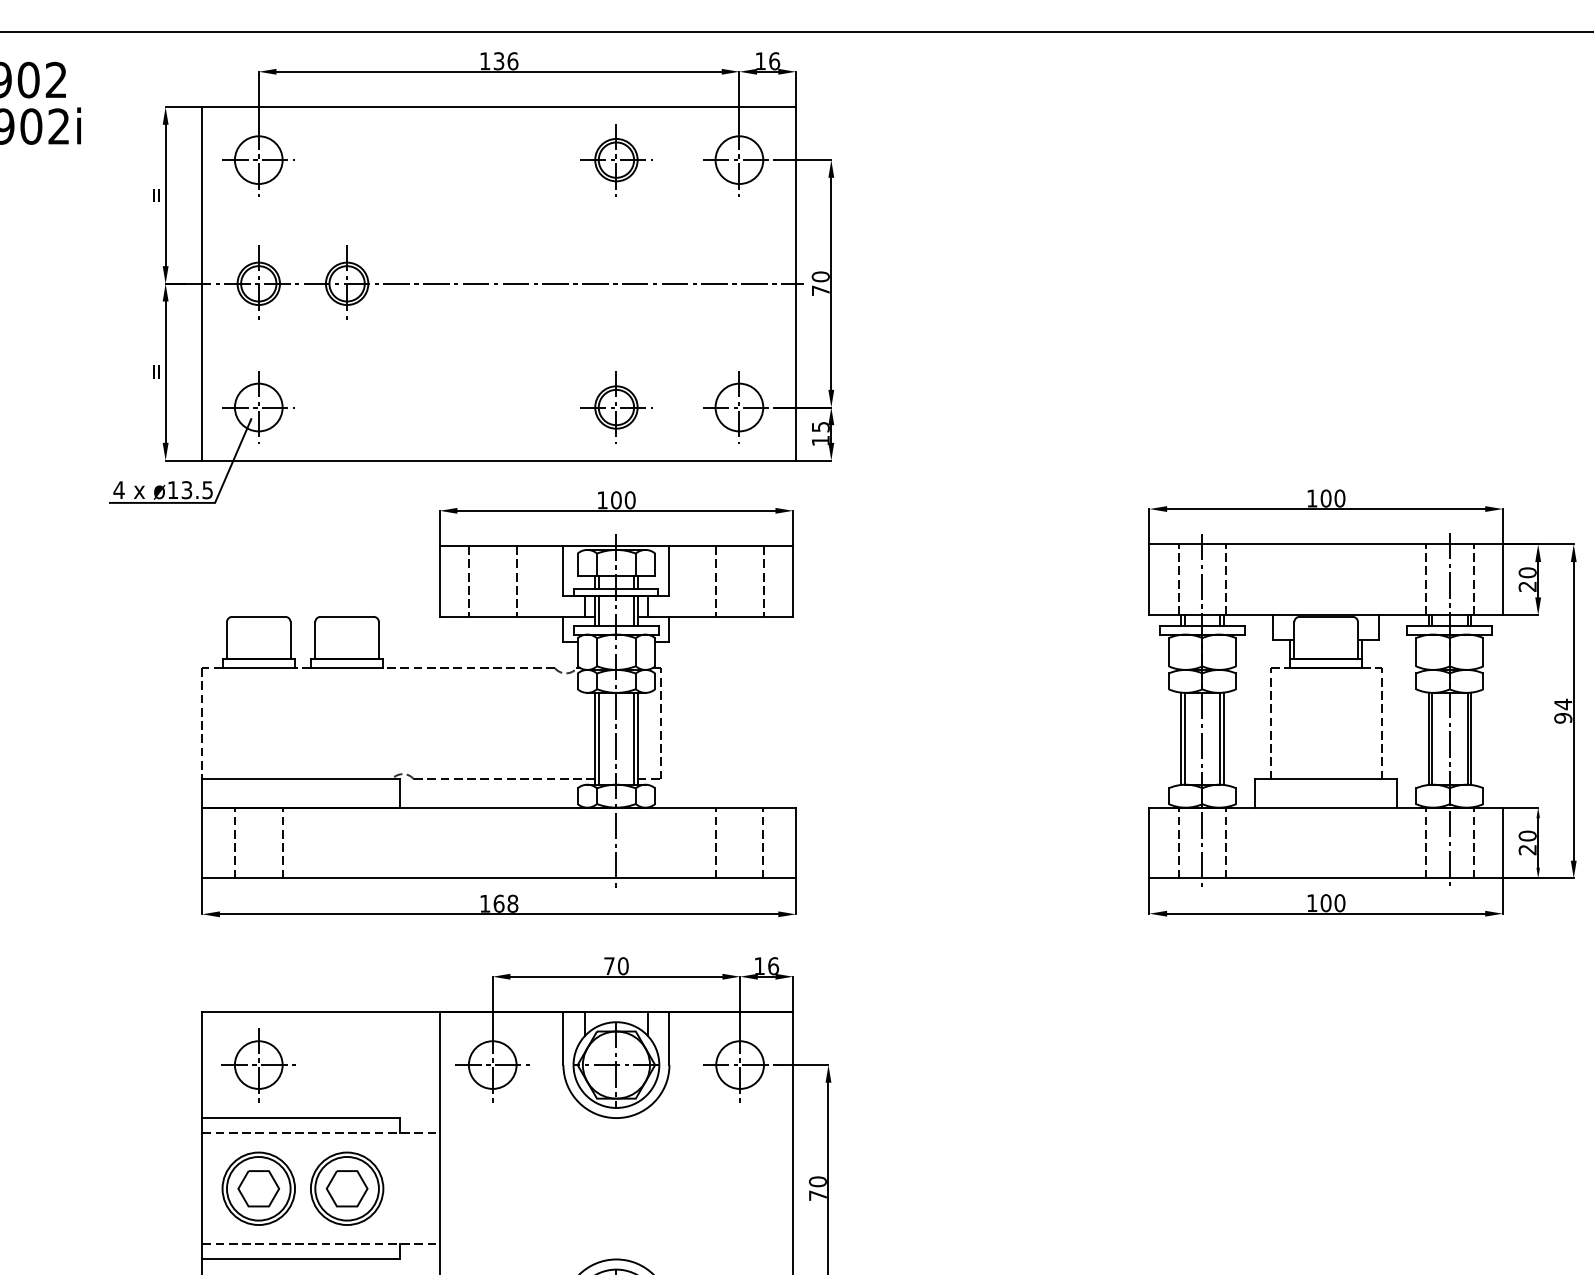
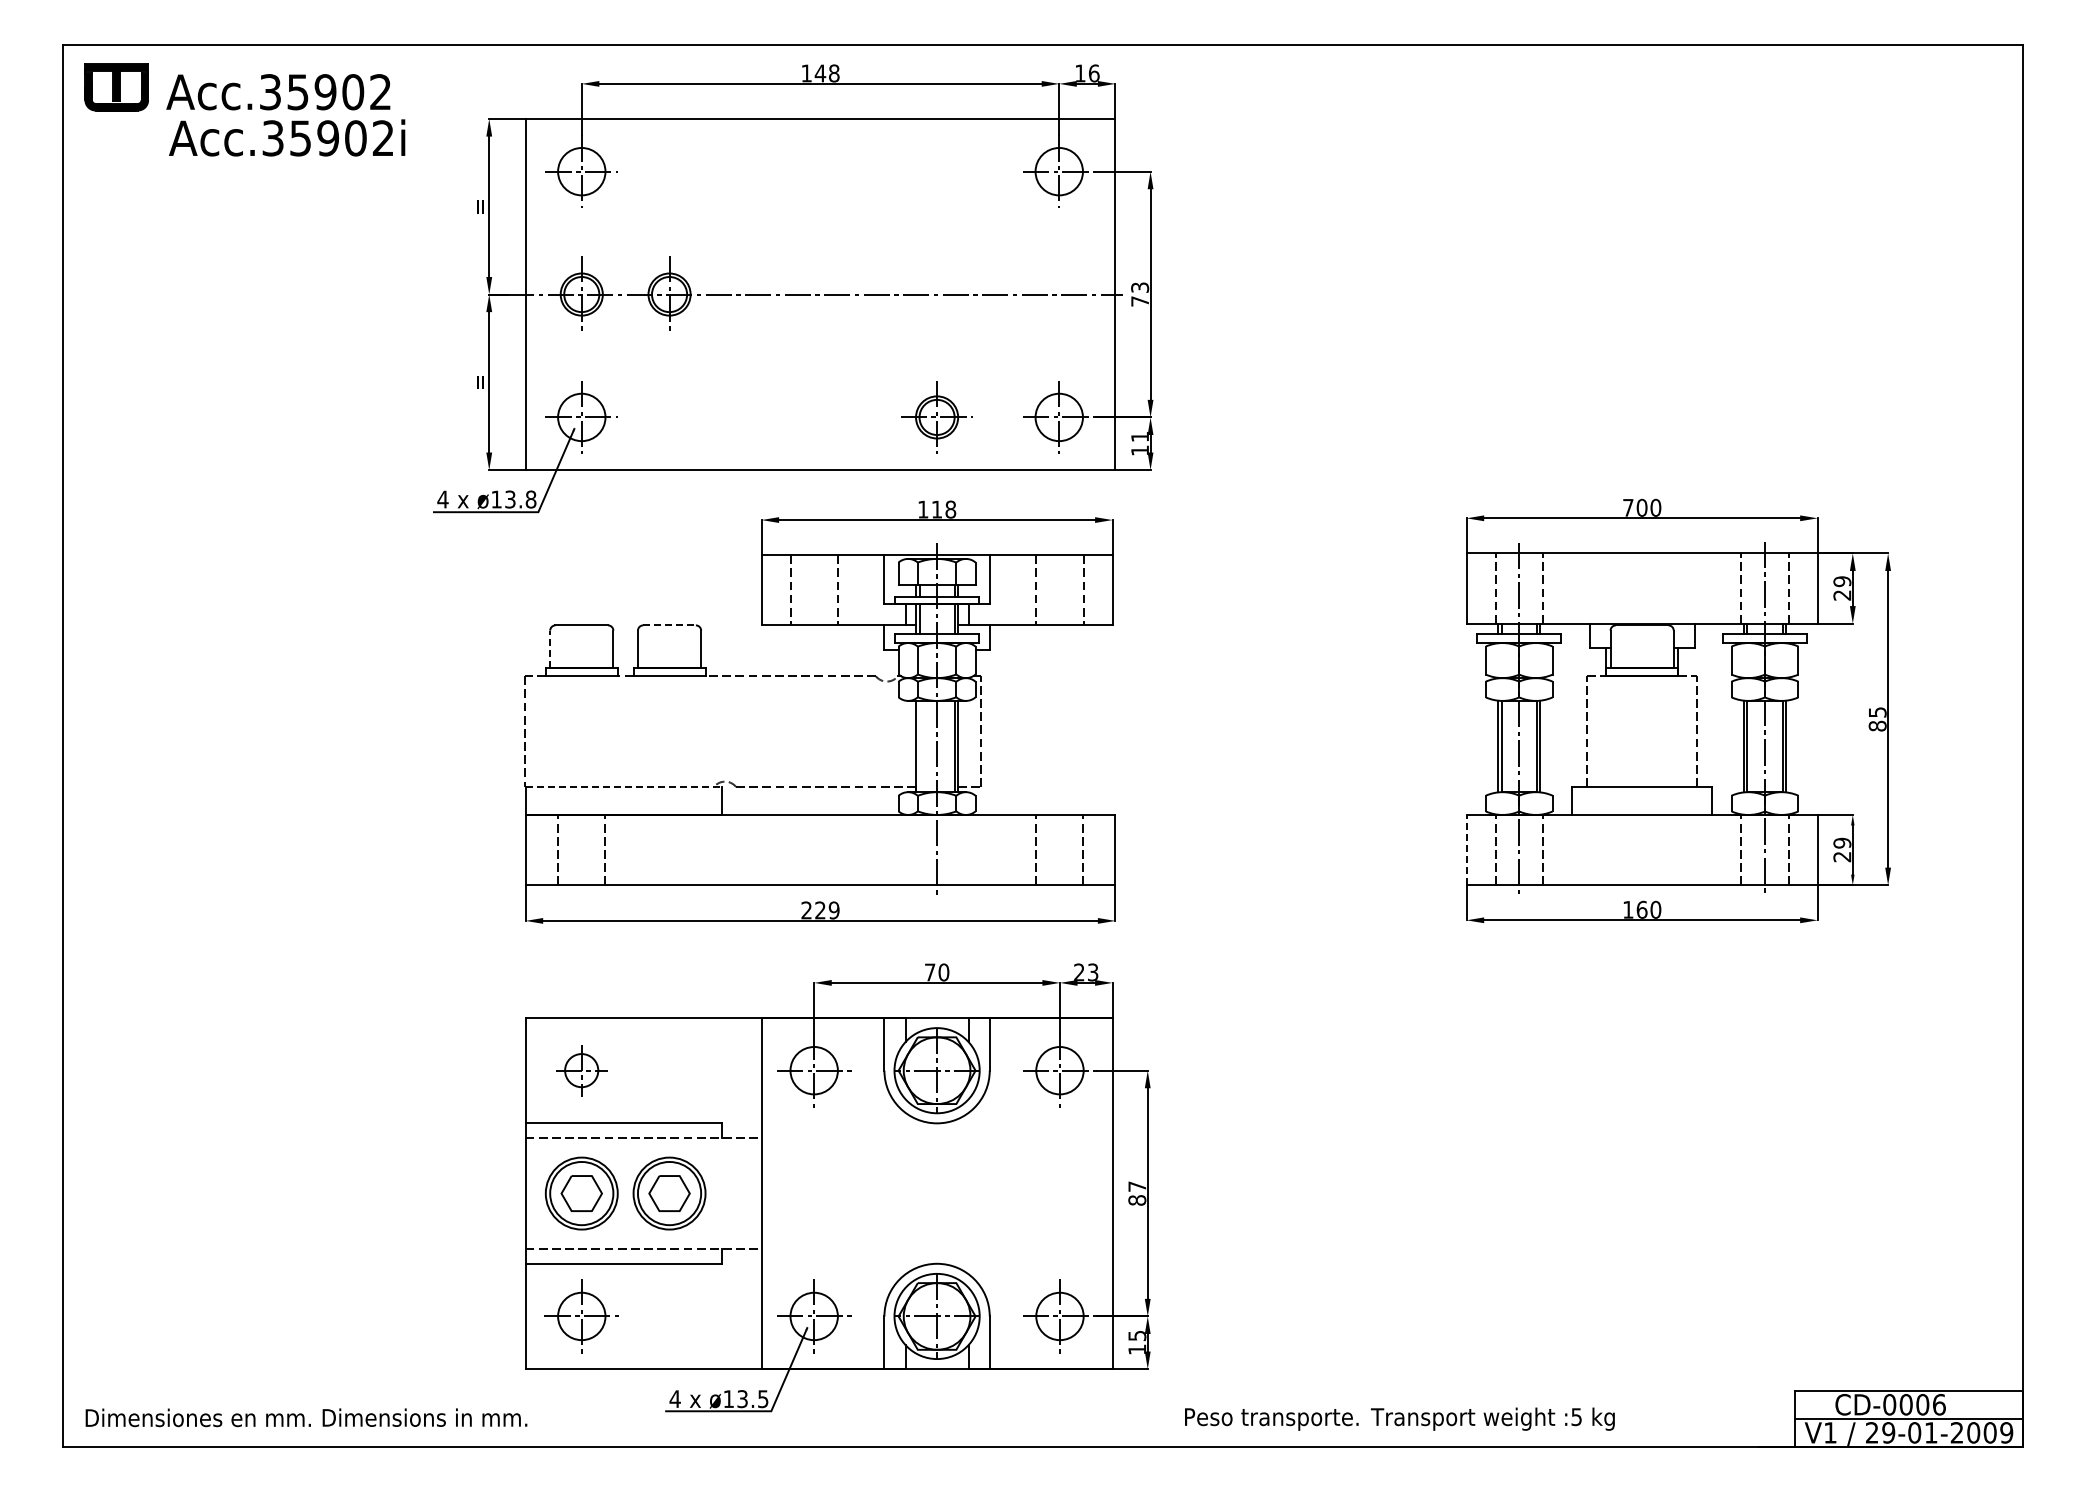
text: (505, 61) -> (826, 73), 136 -> 148
part: (615, 159) -> (936, 171), removed
text: (821, 276) -> (1140, 287), 70 -> 73
text: (821, 426) -> (1140, 436), 15 -> 11
text: (207, 490) -> (530, 499), ø13.5 -> ø13.8
text: (1312, 498) -> (1628, 507), 100 -> 700
text: (622, 500) -> (943, 509), 100 -> 118
text: (1527, 572) -> (1842, 581), 20 -> 29
line: (348, 616) -> (670, 625), solid -> dashed
line: (227, 640) -> (550, 648), solid -> dashed
text: (1563, 710) -> (1877, 718), 94 -> 85
line: (598, 738) -> (919, 746), removed
line: (301, 779) -> (624, 786), solid -> dashed
text: (1527, 835) -> (1842, 842), 20 -> 29
line: (1149, 842) -> (1466, 849), solid -> dashed
text: (1325, 902) -> (1641, 909), 100 -> 160
text: (499, 903) -> (820, 910), 168 -> 229
text: (766, 966) -> (1086, 972), 16 -> 23
part: (258, 1064) -> (581, 1070), size x0.7
text: (818, 1188) -> (1137, 1193), 70 -> 87

